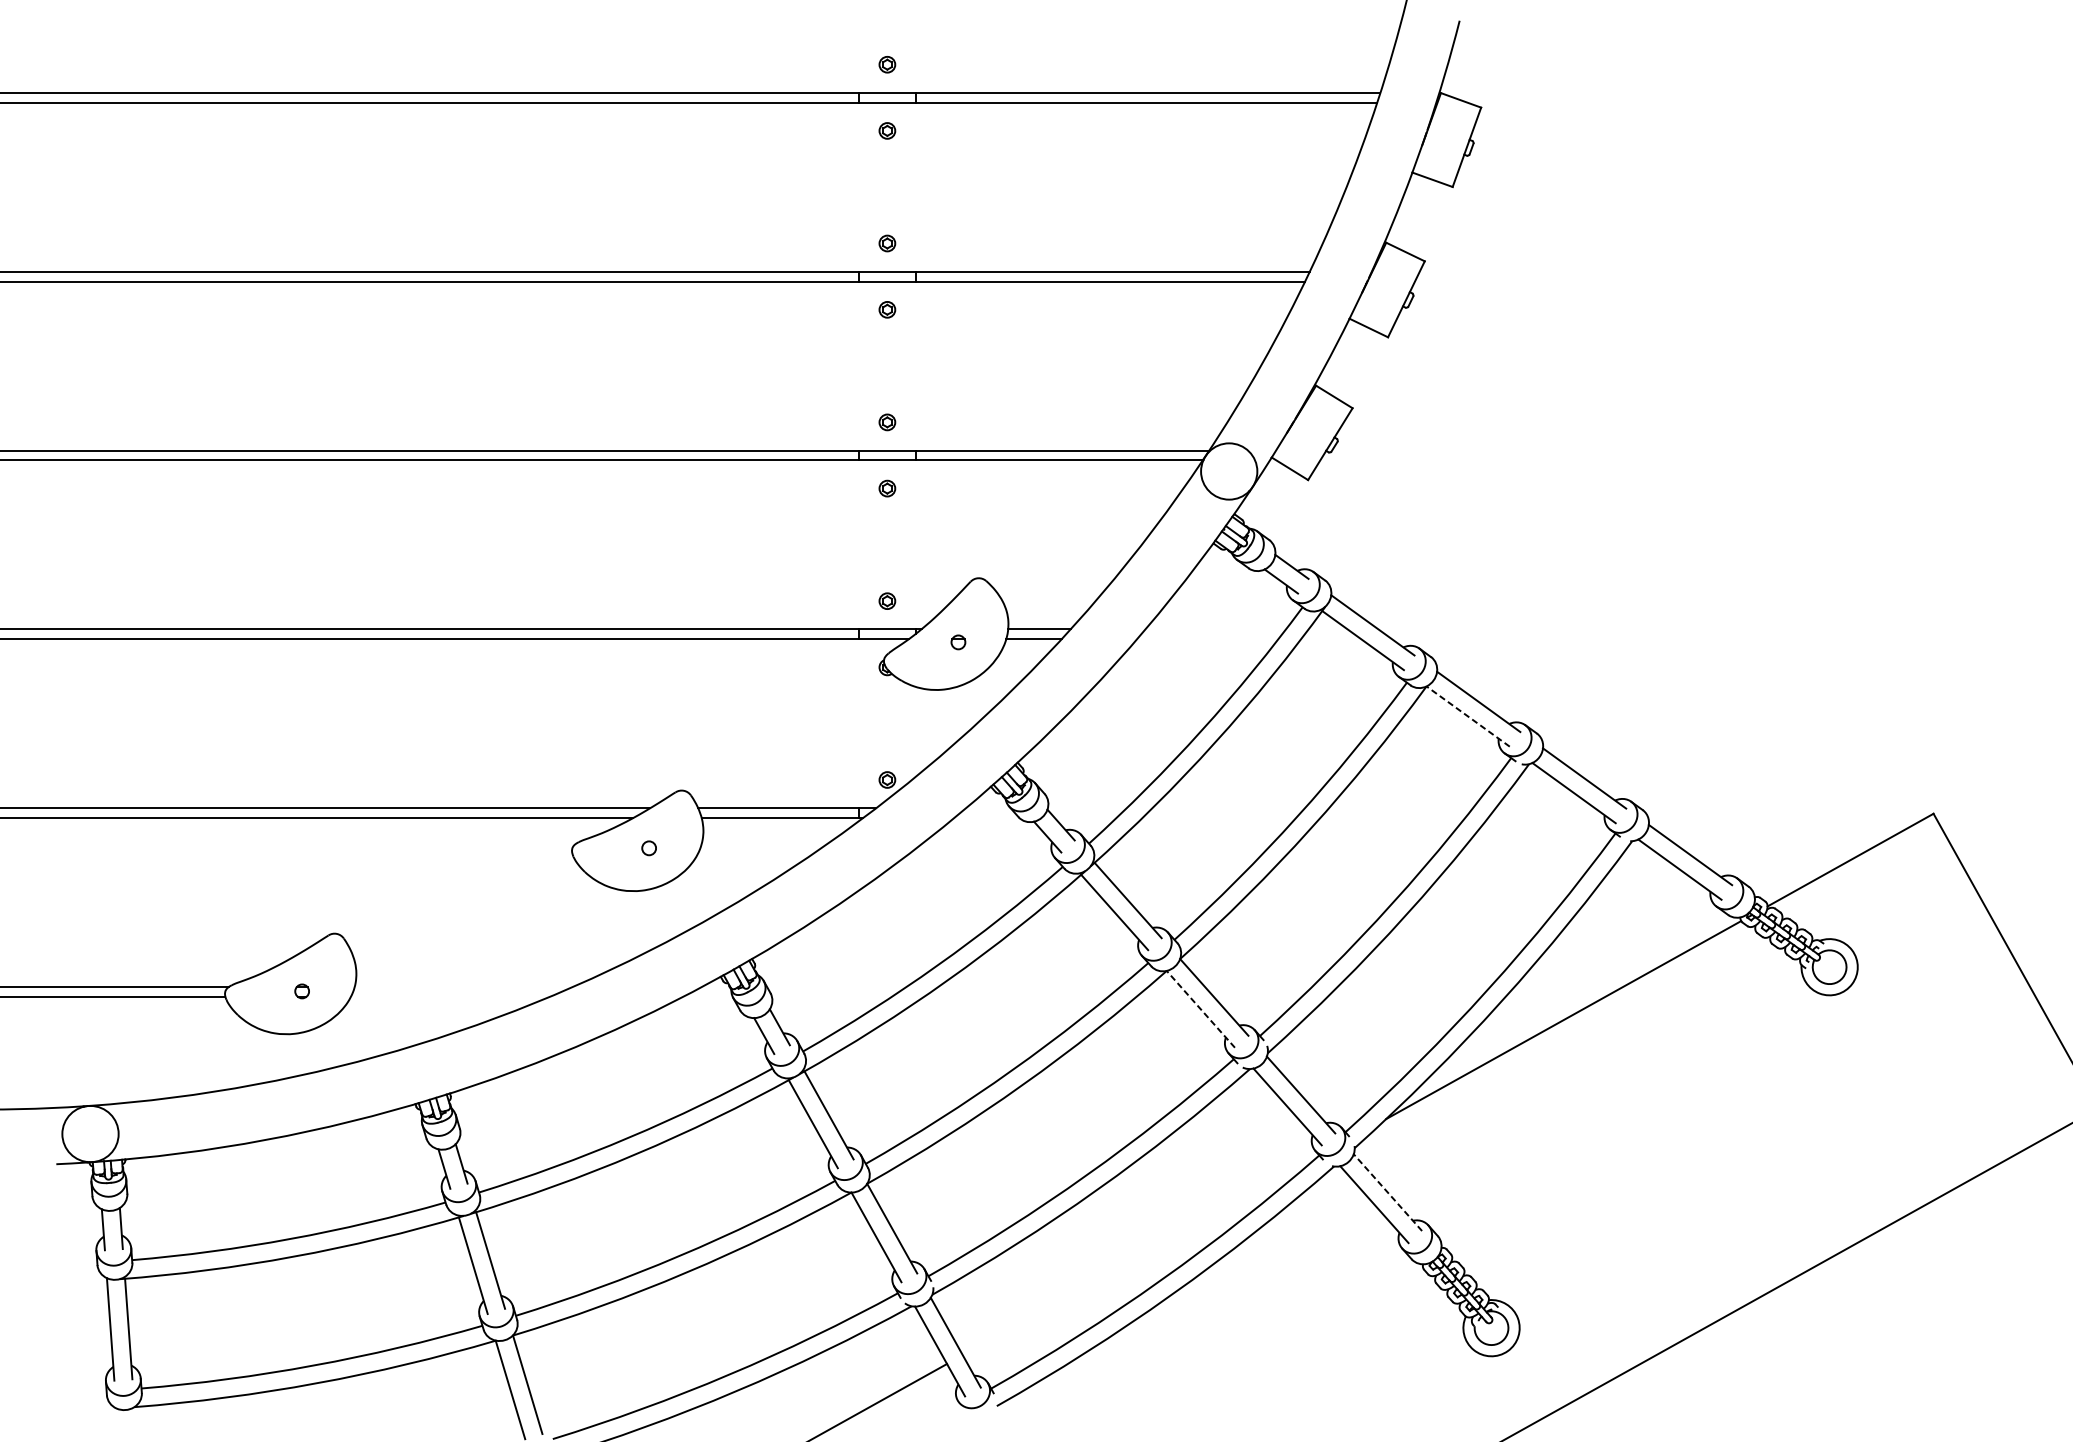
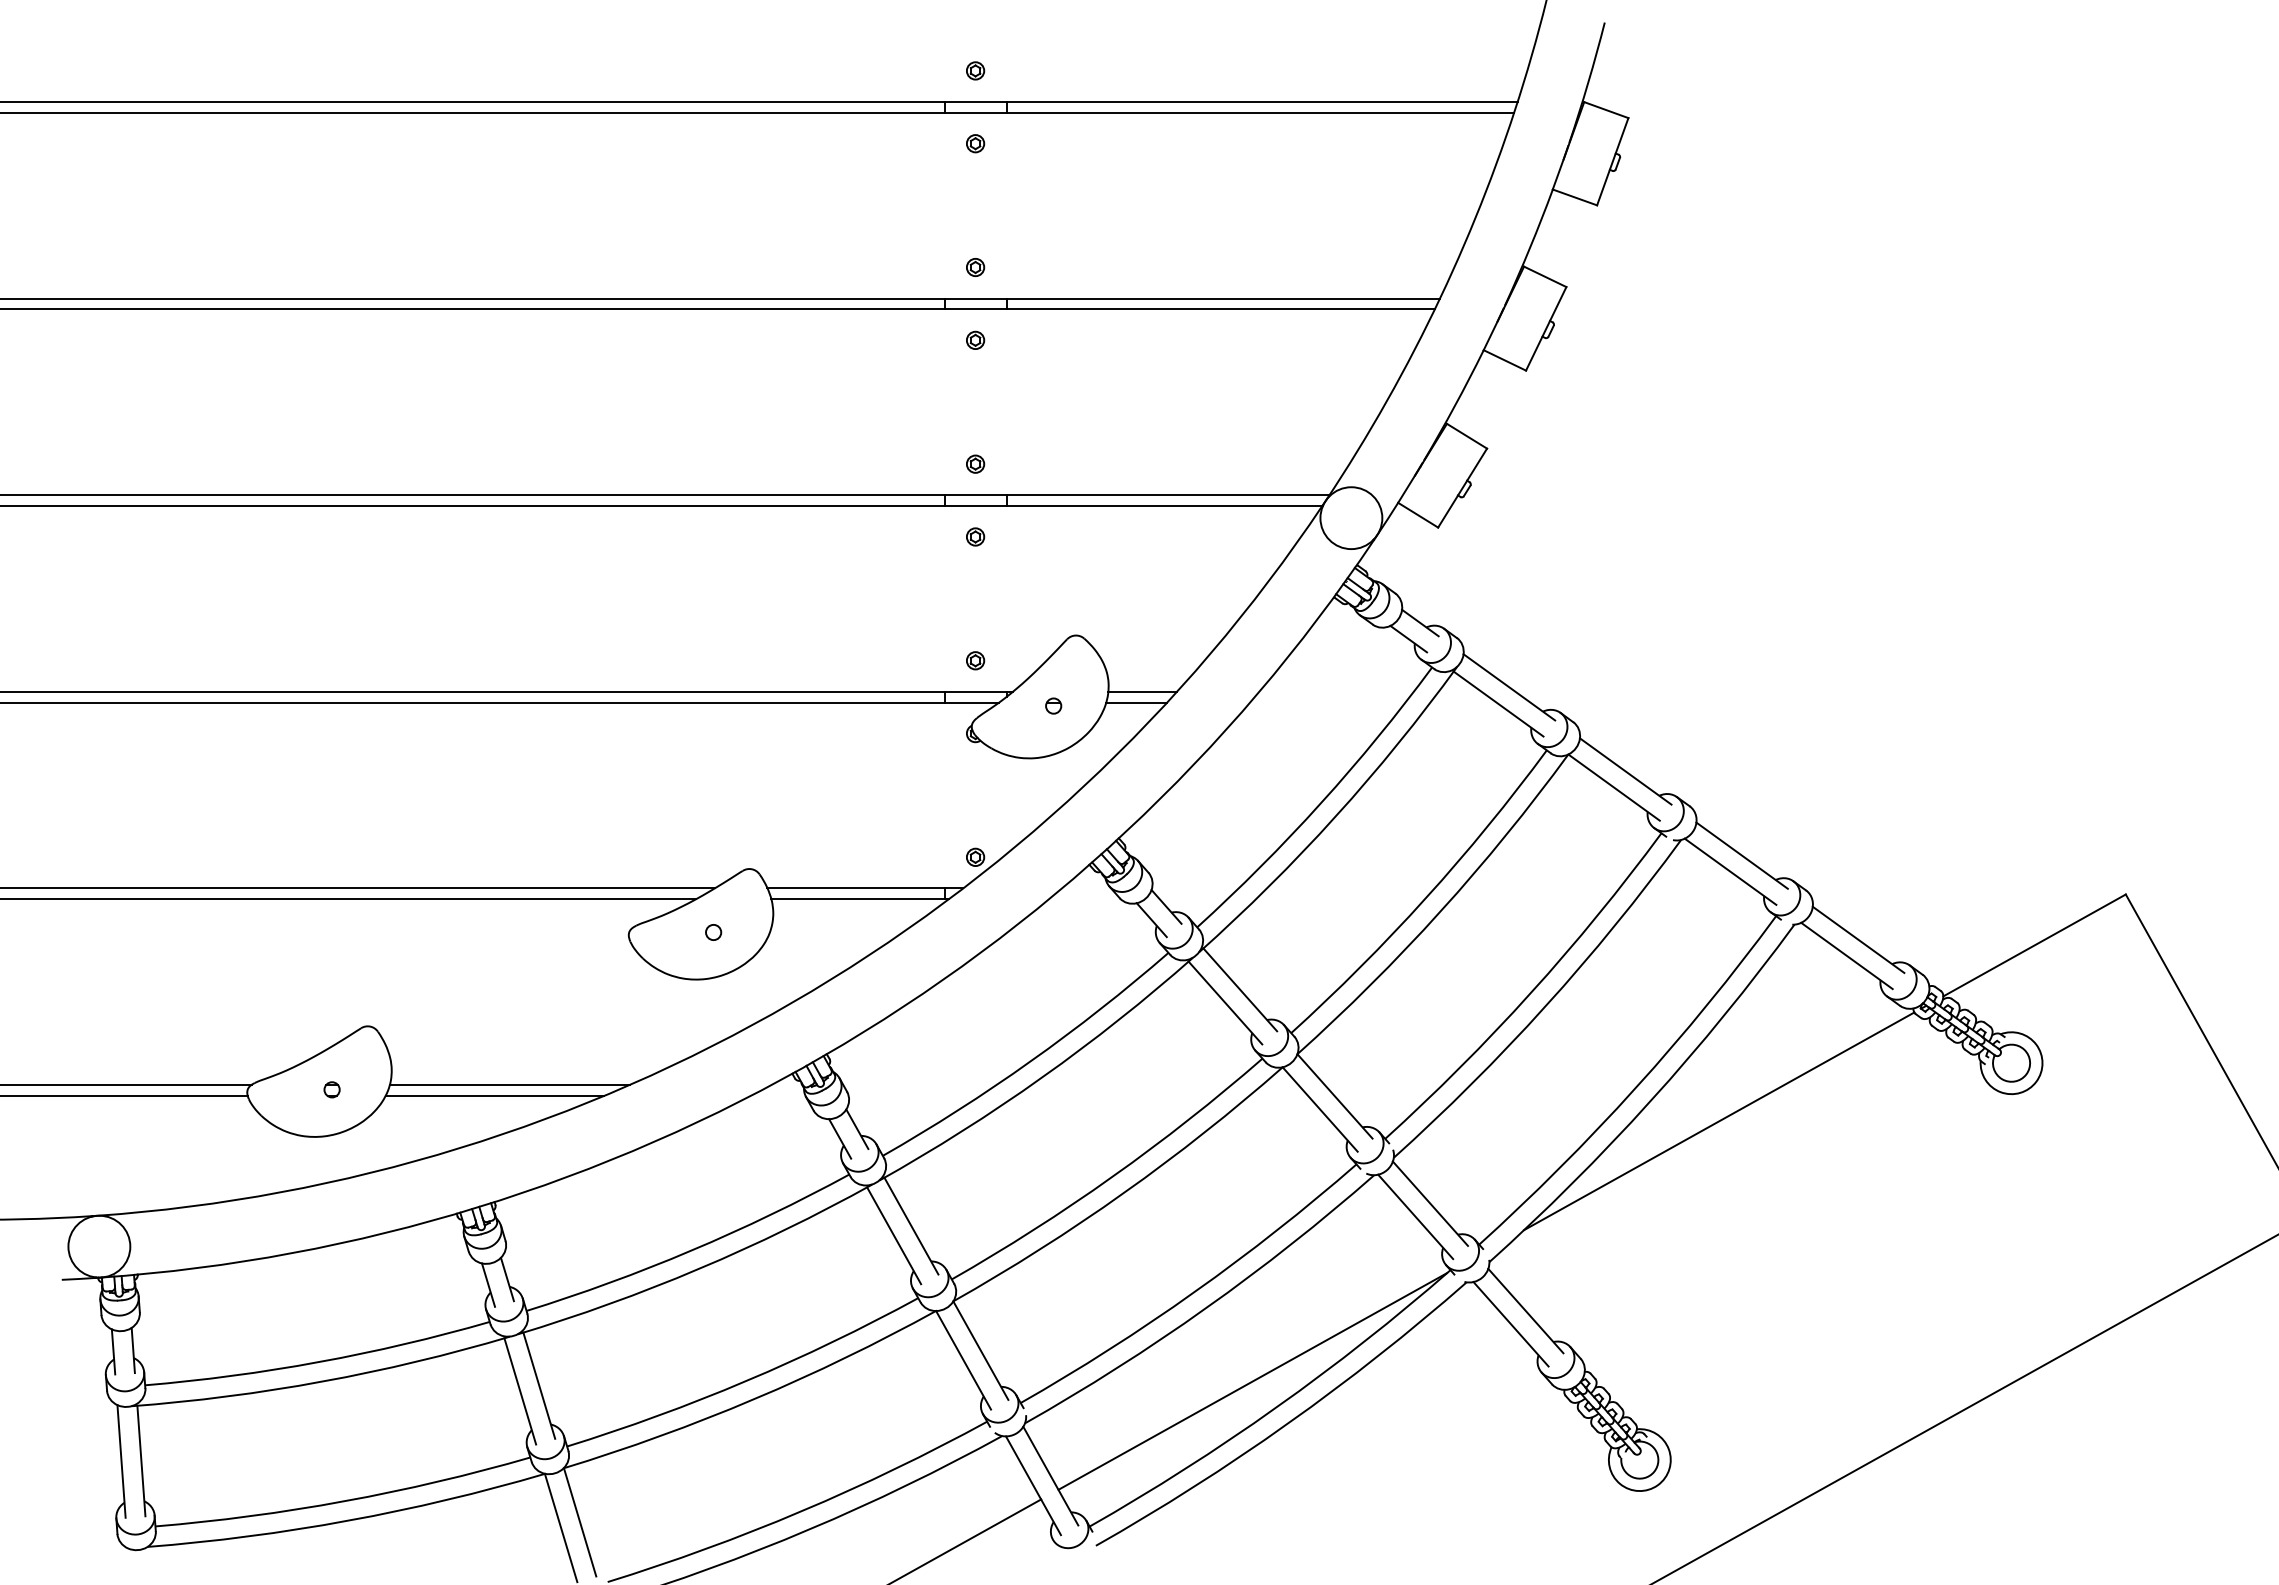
line: (1467, 716) -> (1613, 787), dashed -> solid
line: (463, 986) -> (509, 1084), added
line: (449, 996) -> (494, 1095), added
line: (1200, 1009) -> (1319, 1109), dashed -> solid
line: (1387, 1193) -> (1525, 1311), dashed -> solid
line: (1139, 1256) -> (1252, 1381), added

